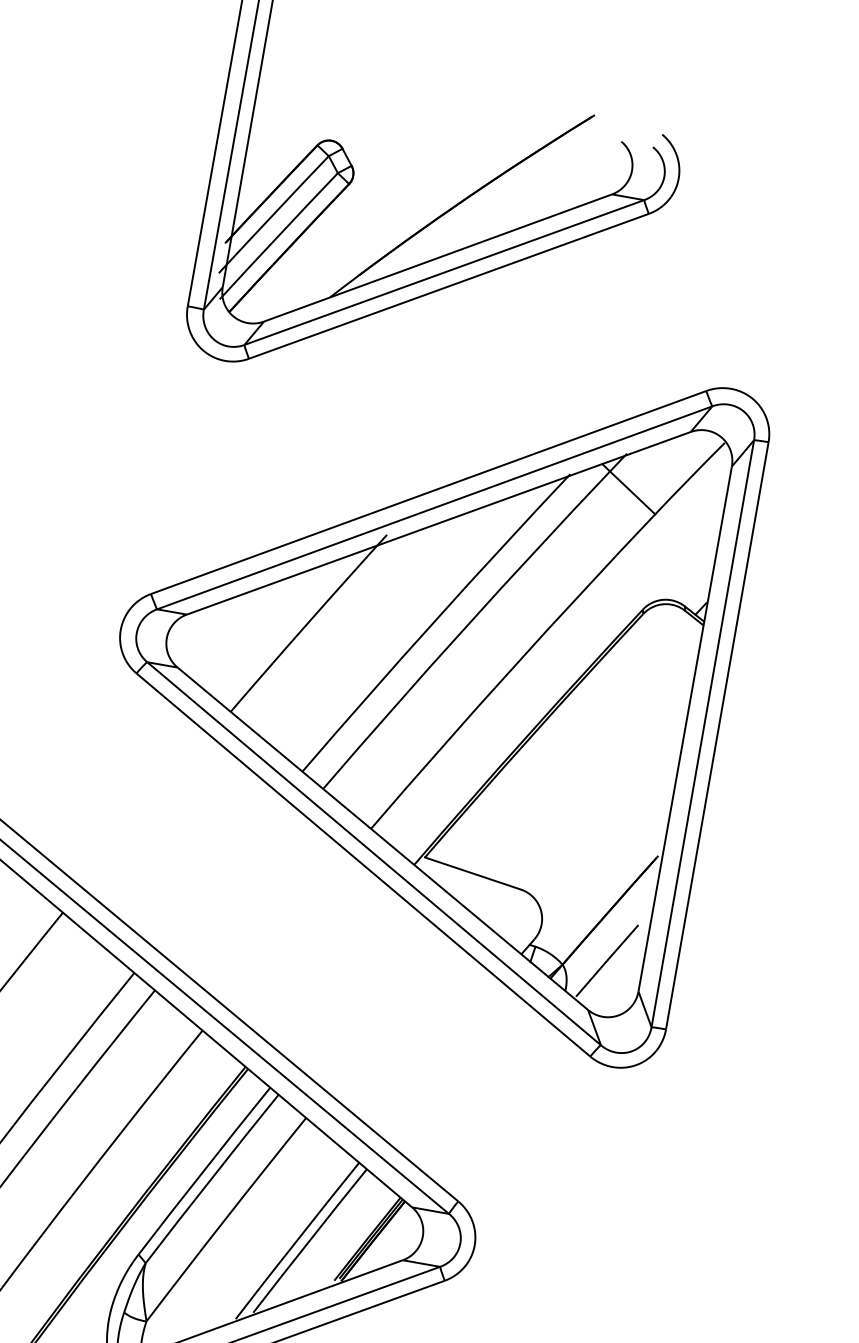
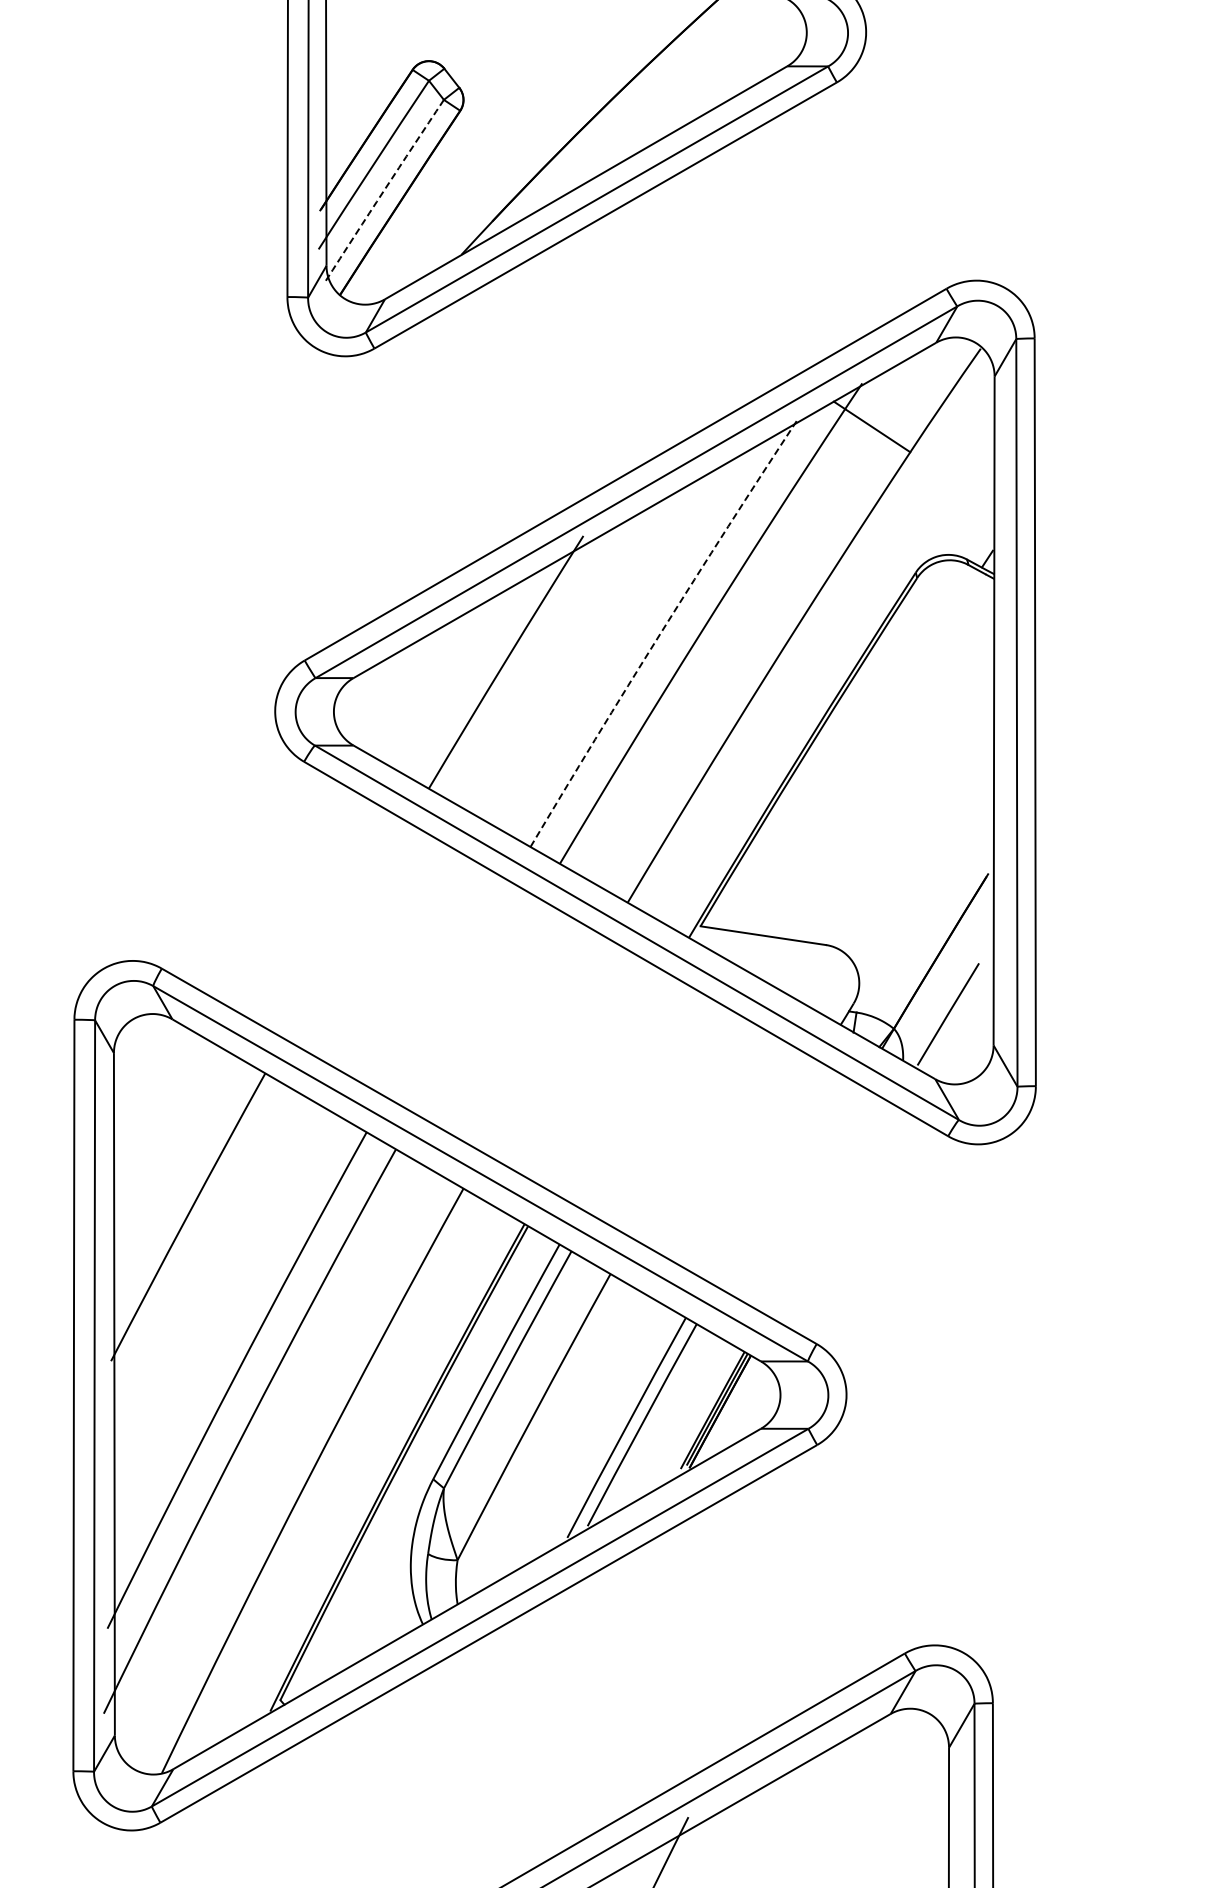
arc: (278, 236) -> (384, 190), solid -> dashed
arc: (434, 621) -> (661, 632), solid -> dashed

